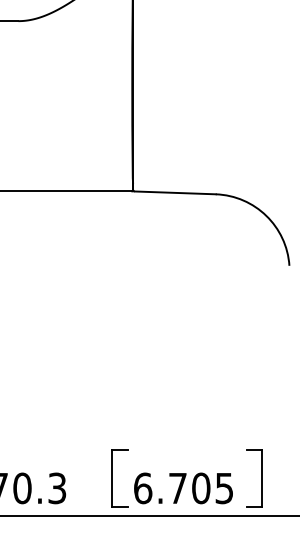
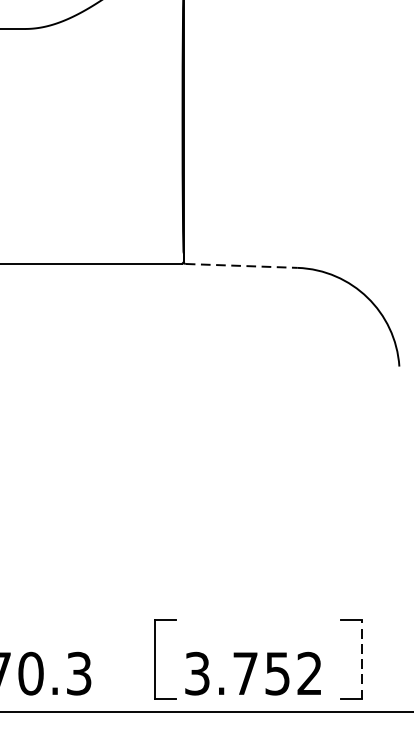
line: (175, 192) -> (242, 265), solid -> dashed
line: (262, 478) -> (362, 660), solid -> dashed
text: (183, 488) -> (253, 673), 6.705 -> 3.752

